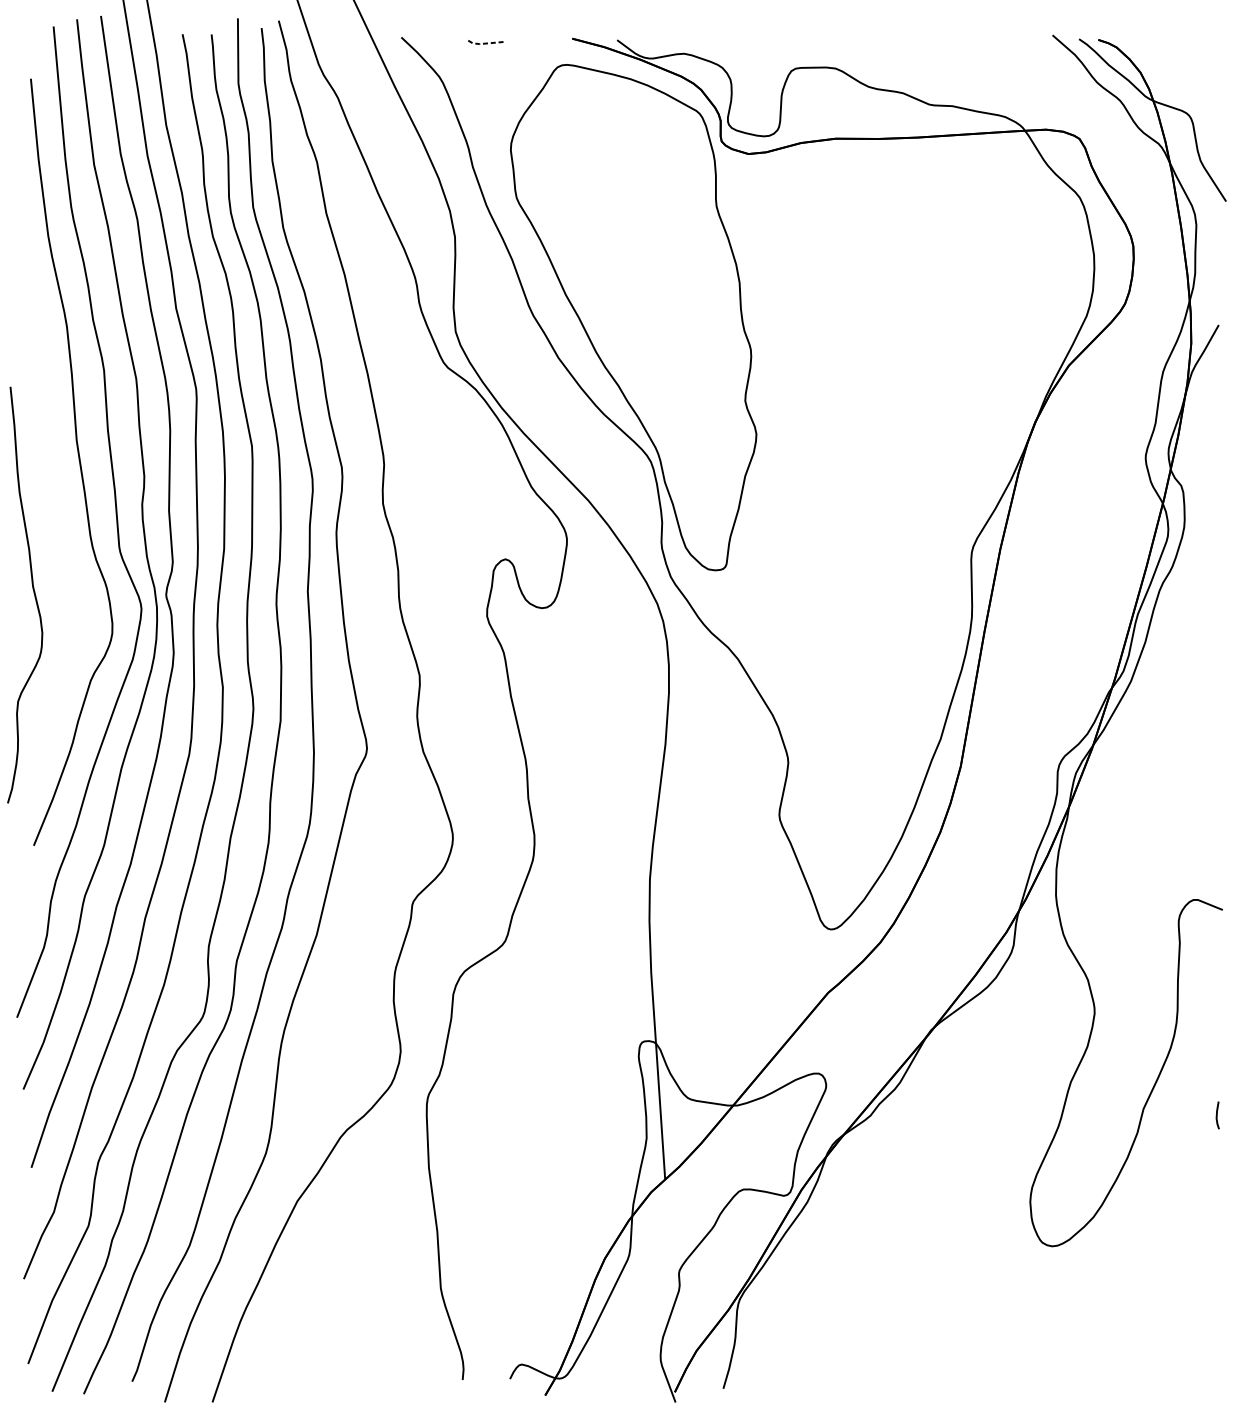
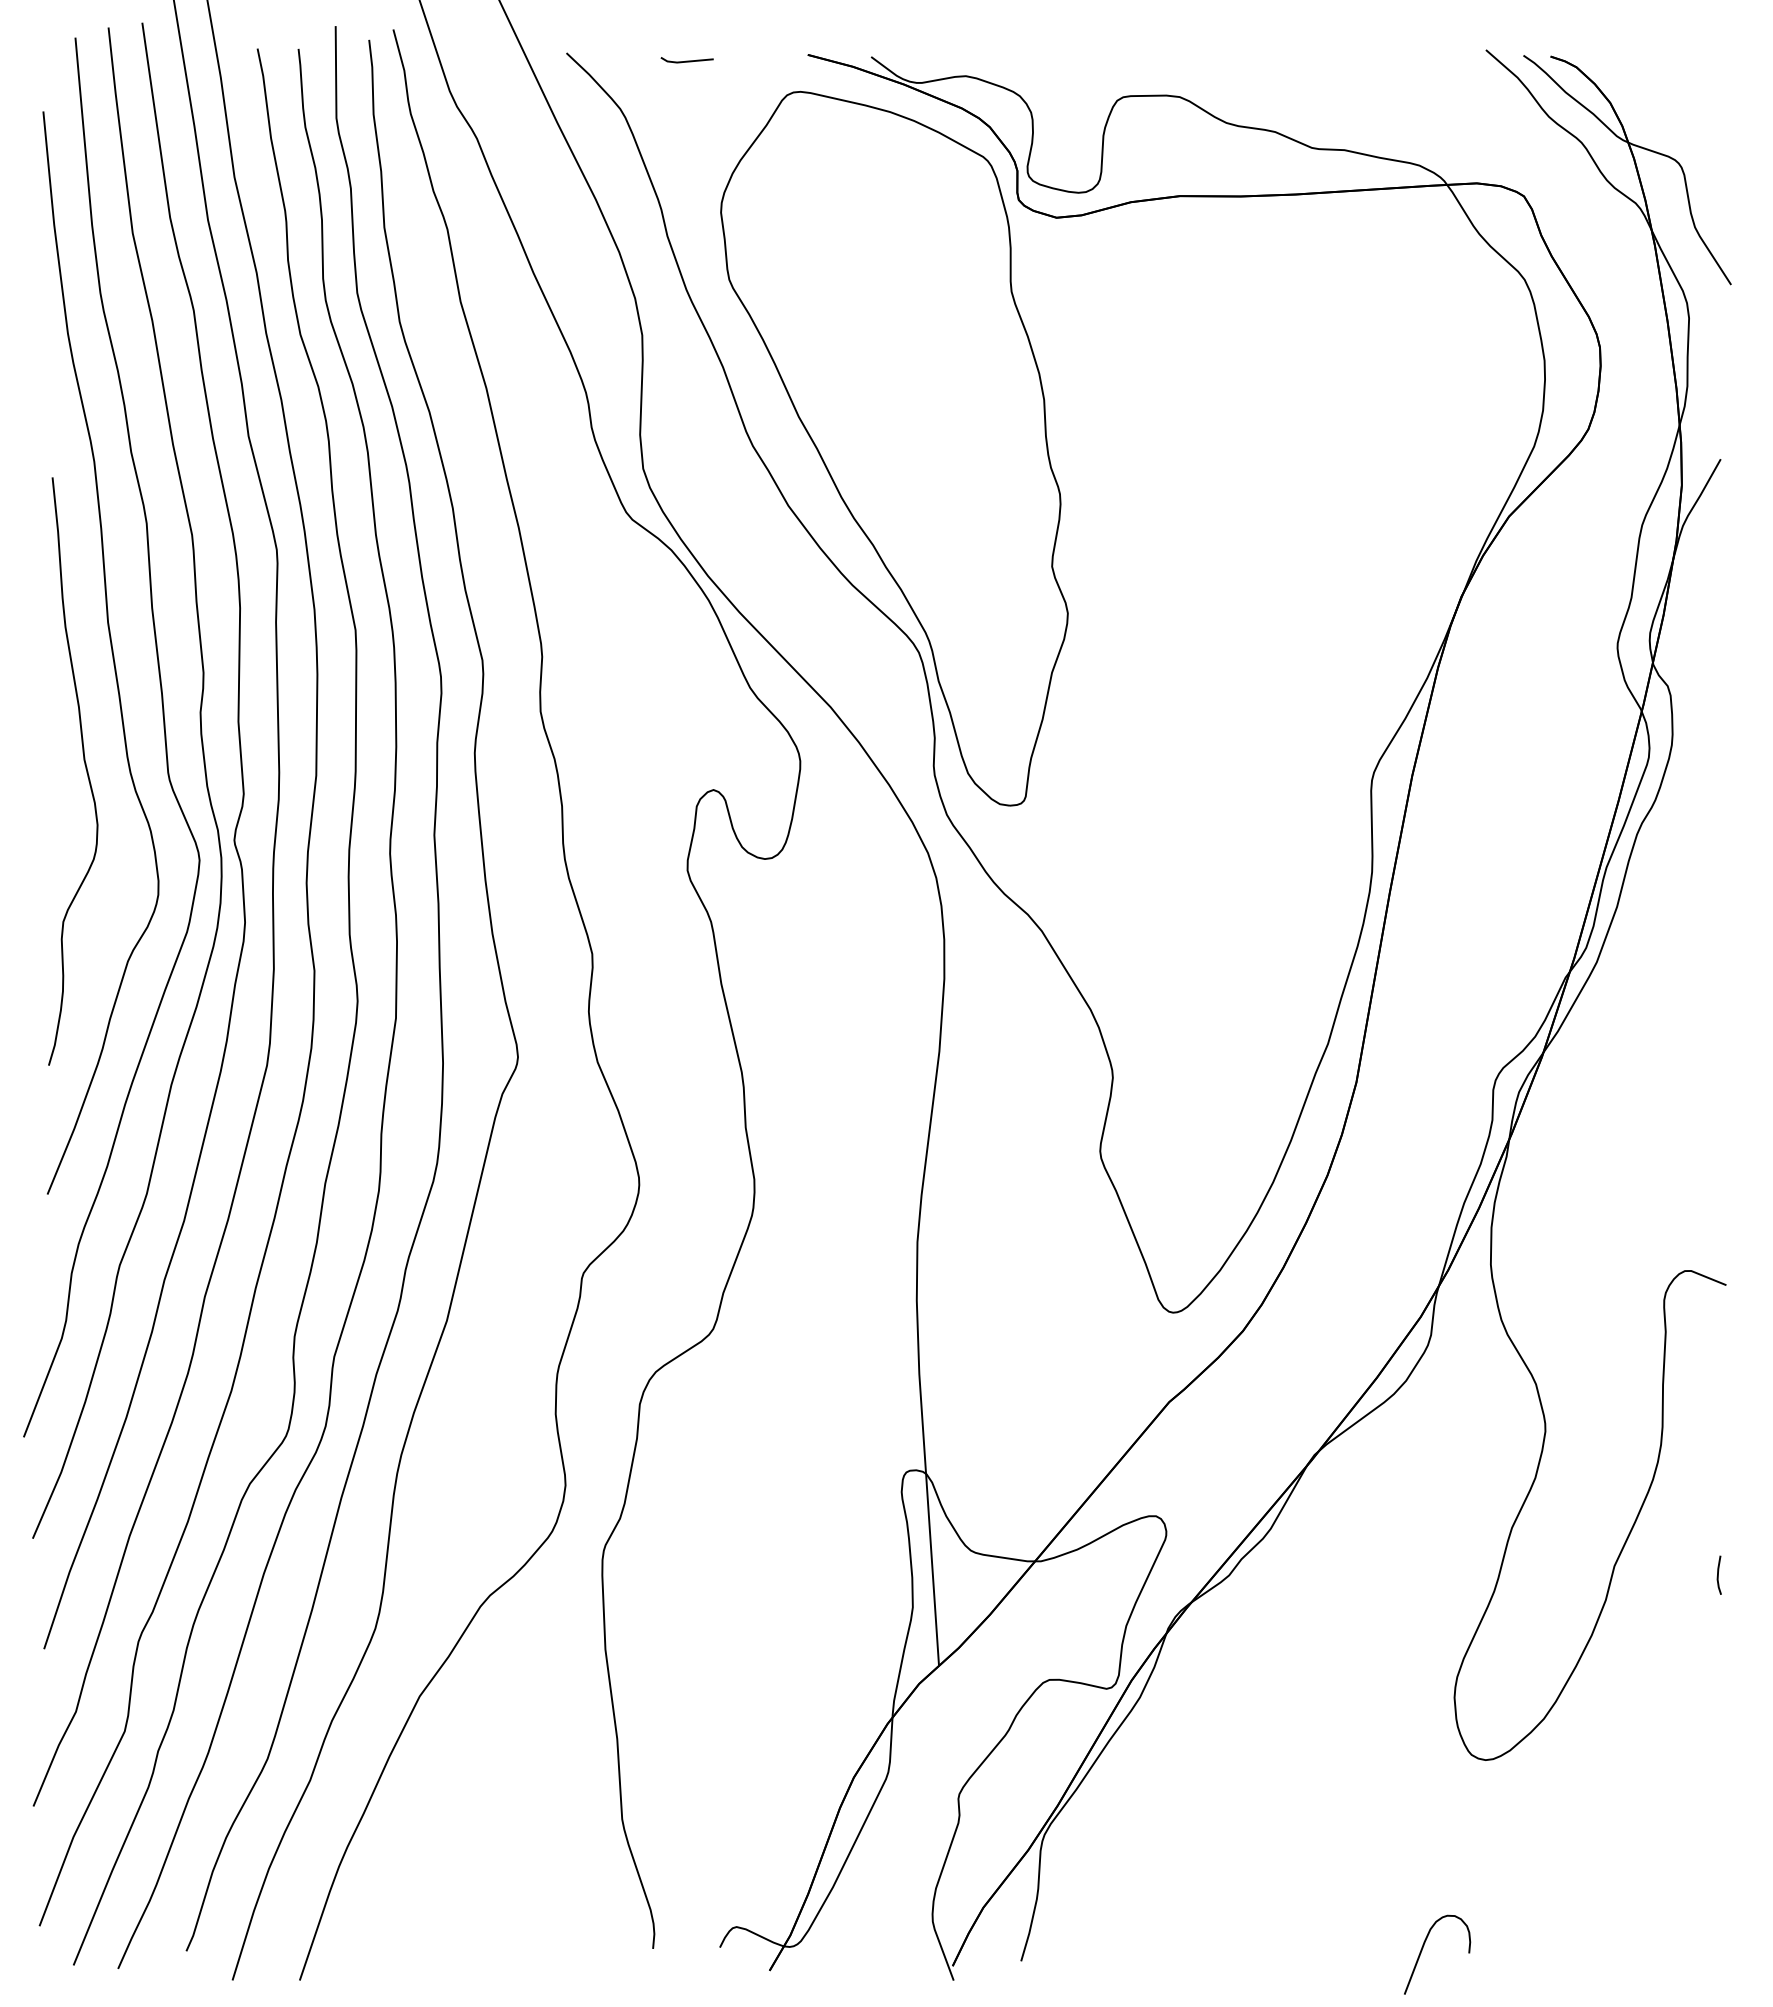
line: (486, 43) -> (686, 61), dashed -> solid
curve: (33, 593) -> (85, 769), moved
curve: (1008, 1379) -> (1423, 1948), added

